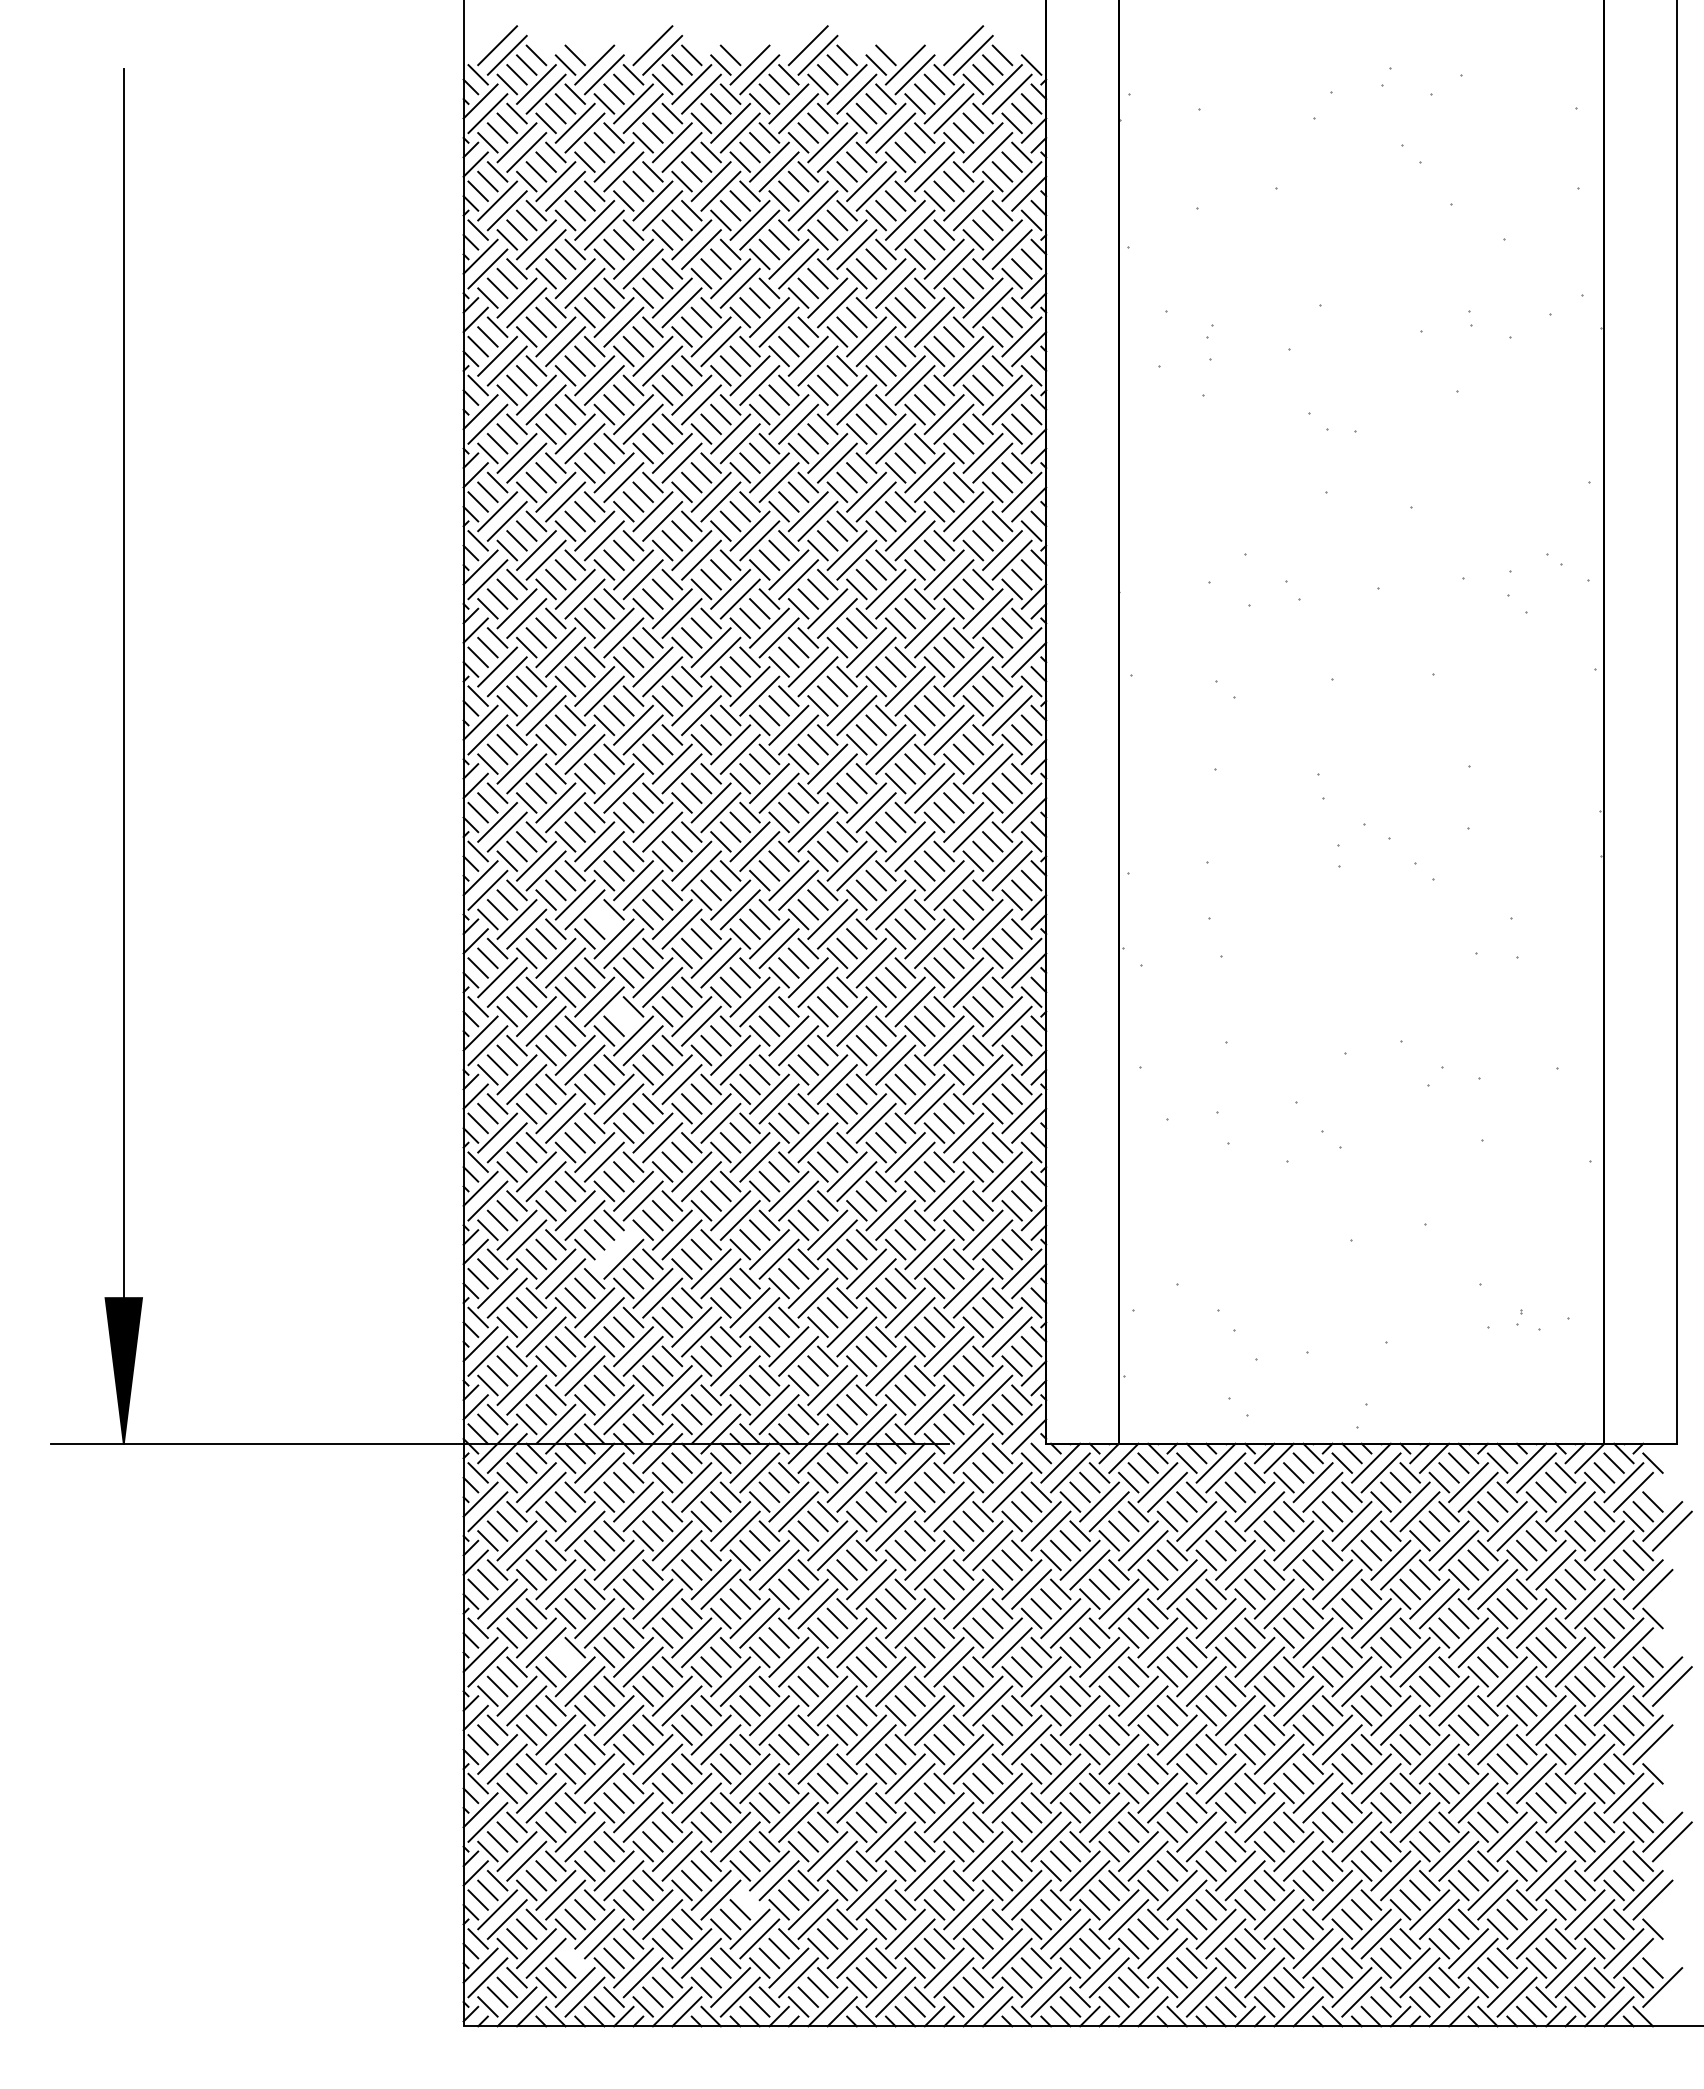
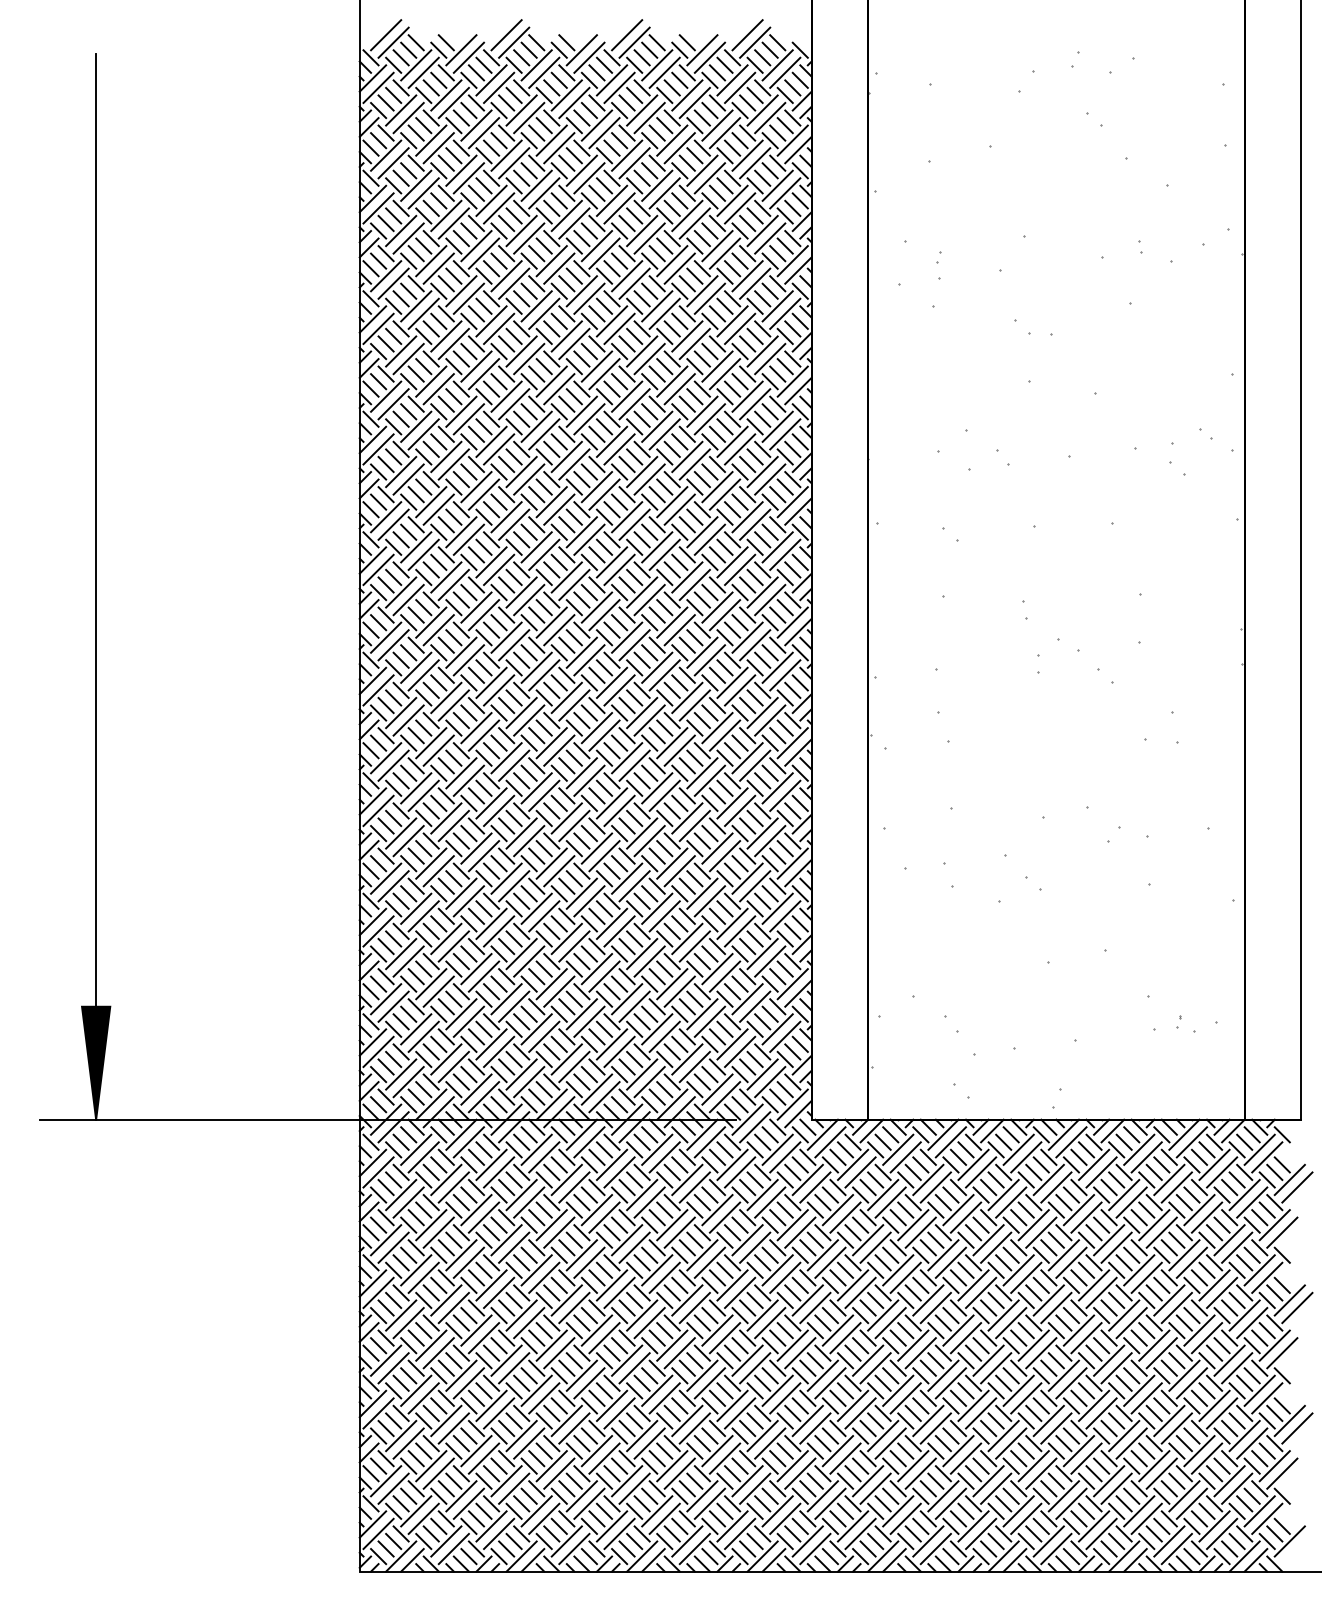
line: (604, 919) -> (469, 713), added
line: (623, 1016) -> (483, 788), added
line: (613, 1249) -> (475, 969), added
line: (565, 1657) -> (438, 1285), added
line: (749, 1899) -> (581, 1473), added
line: (575, 1958) -> (446, 1518), added

